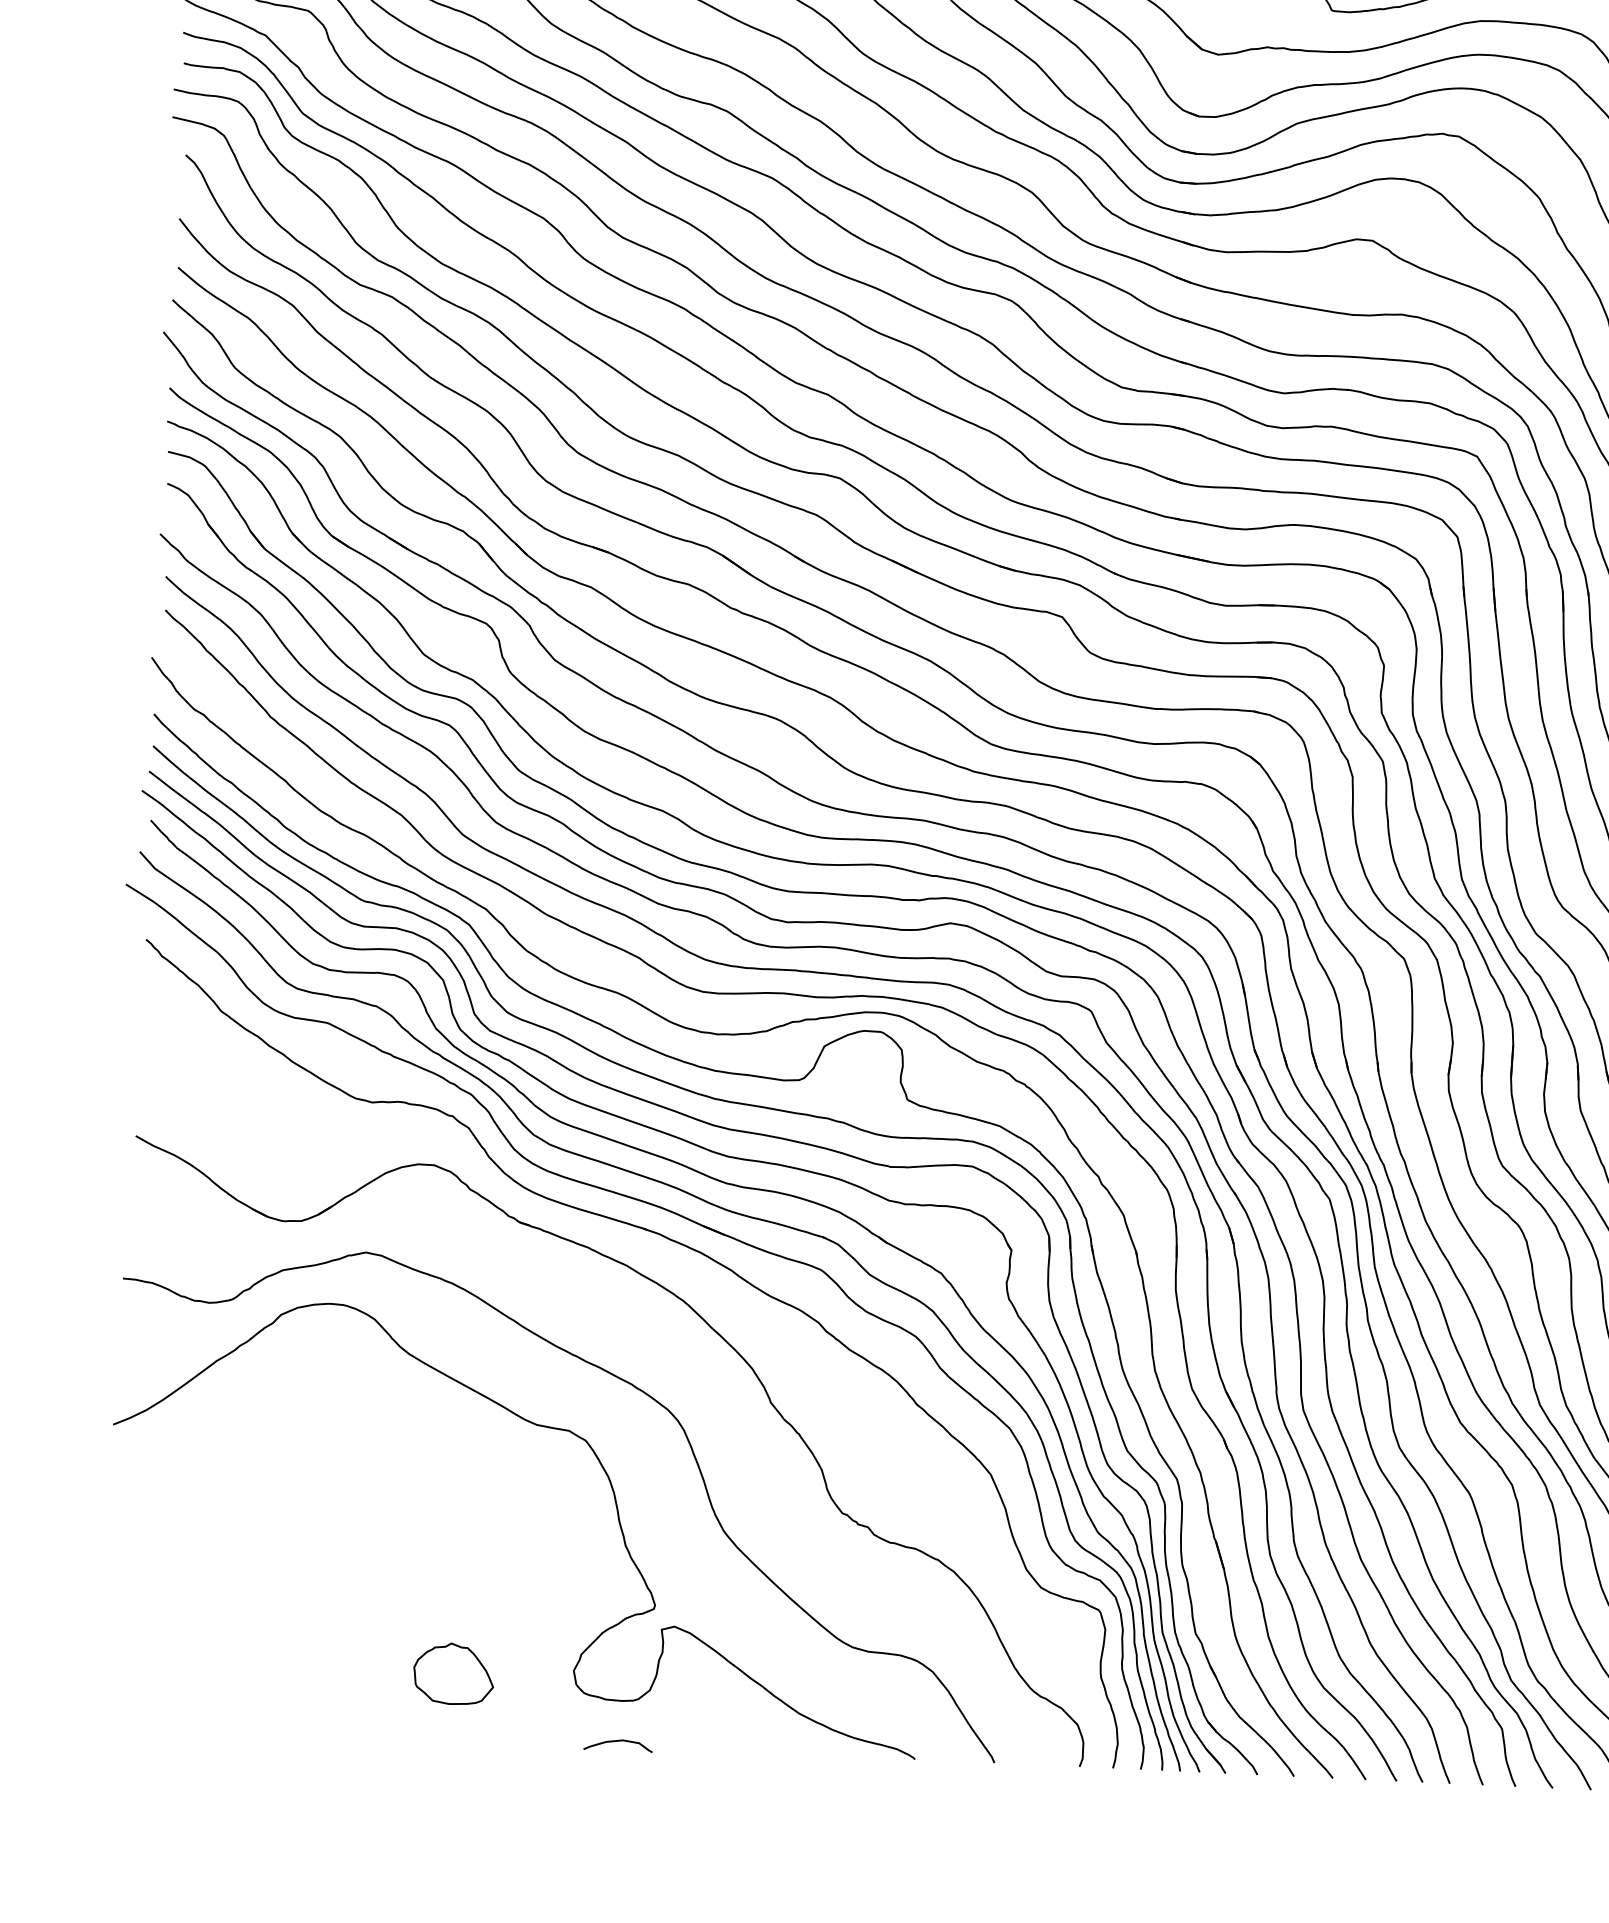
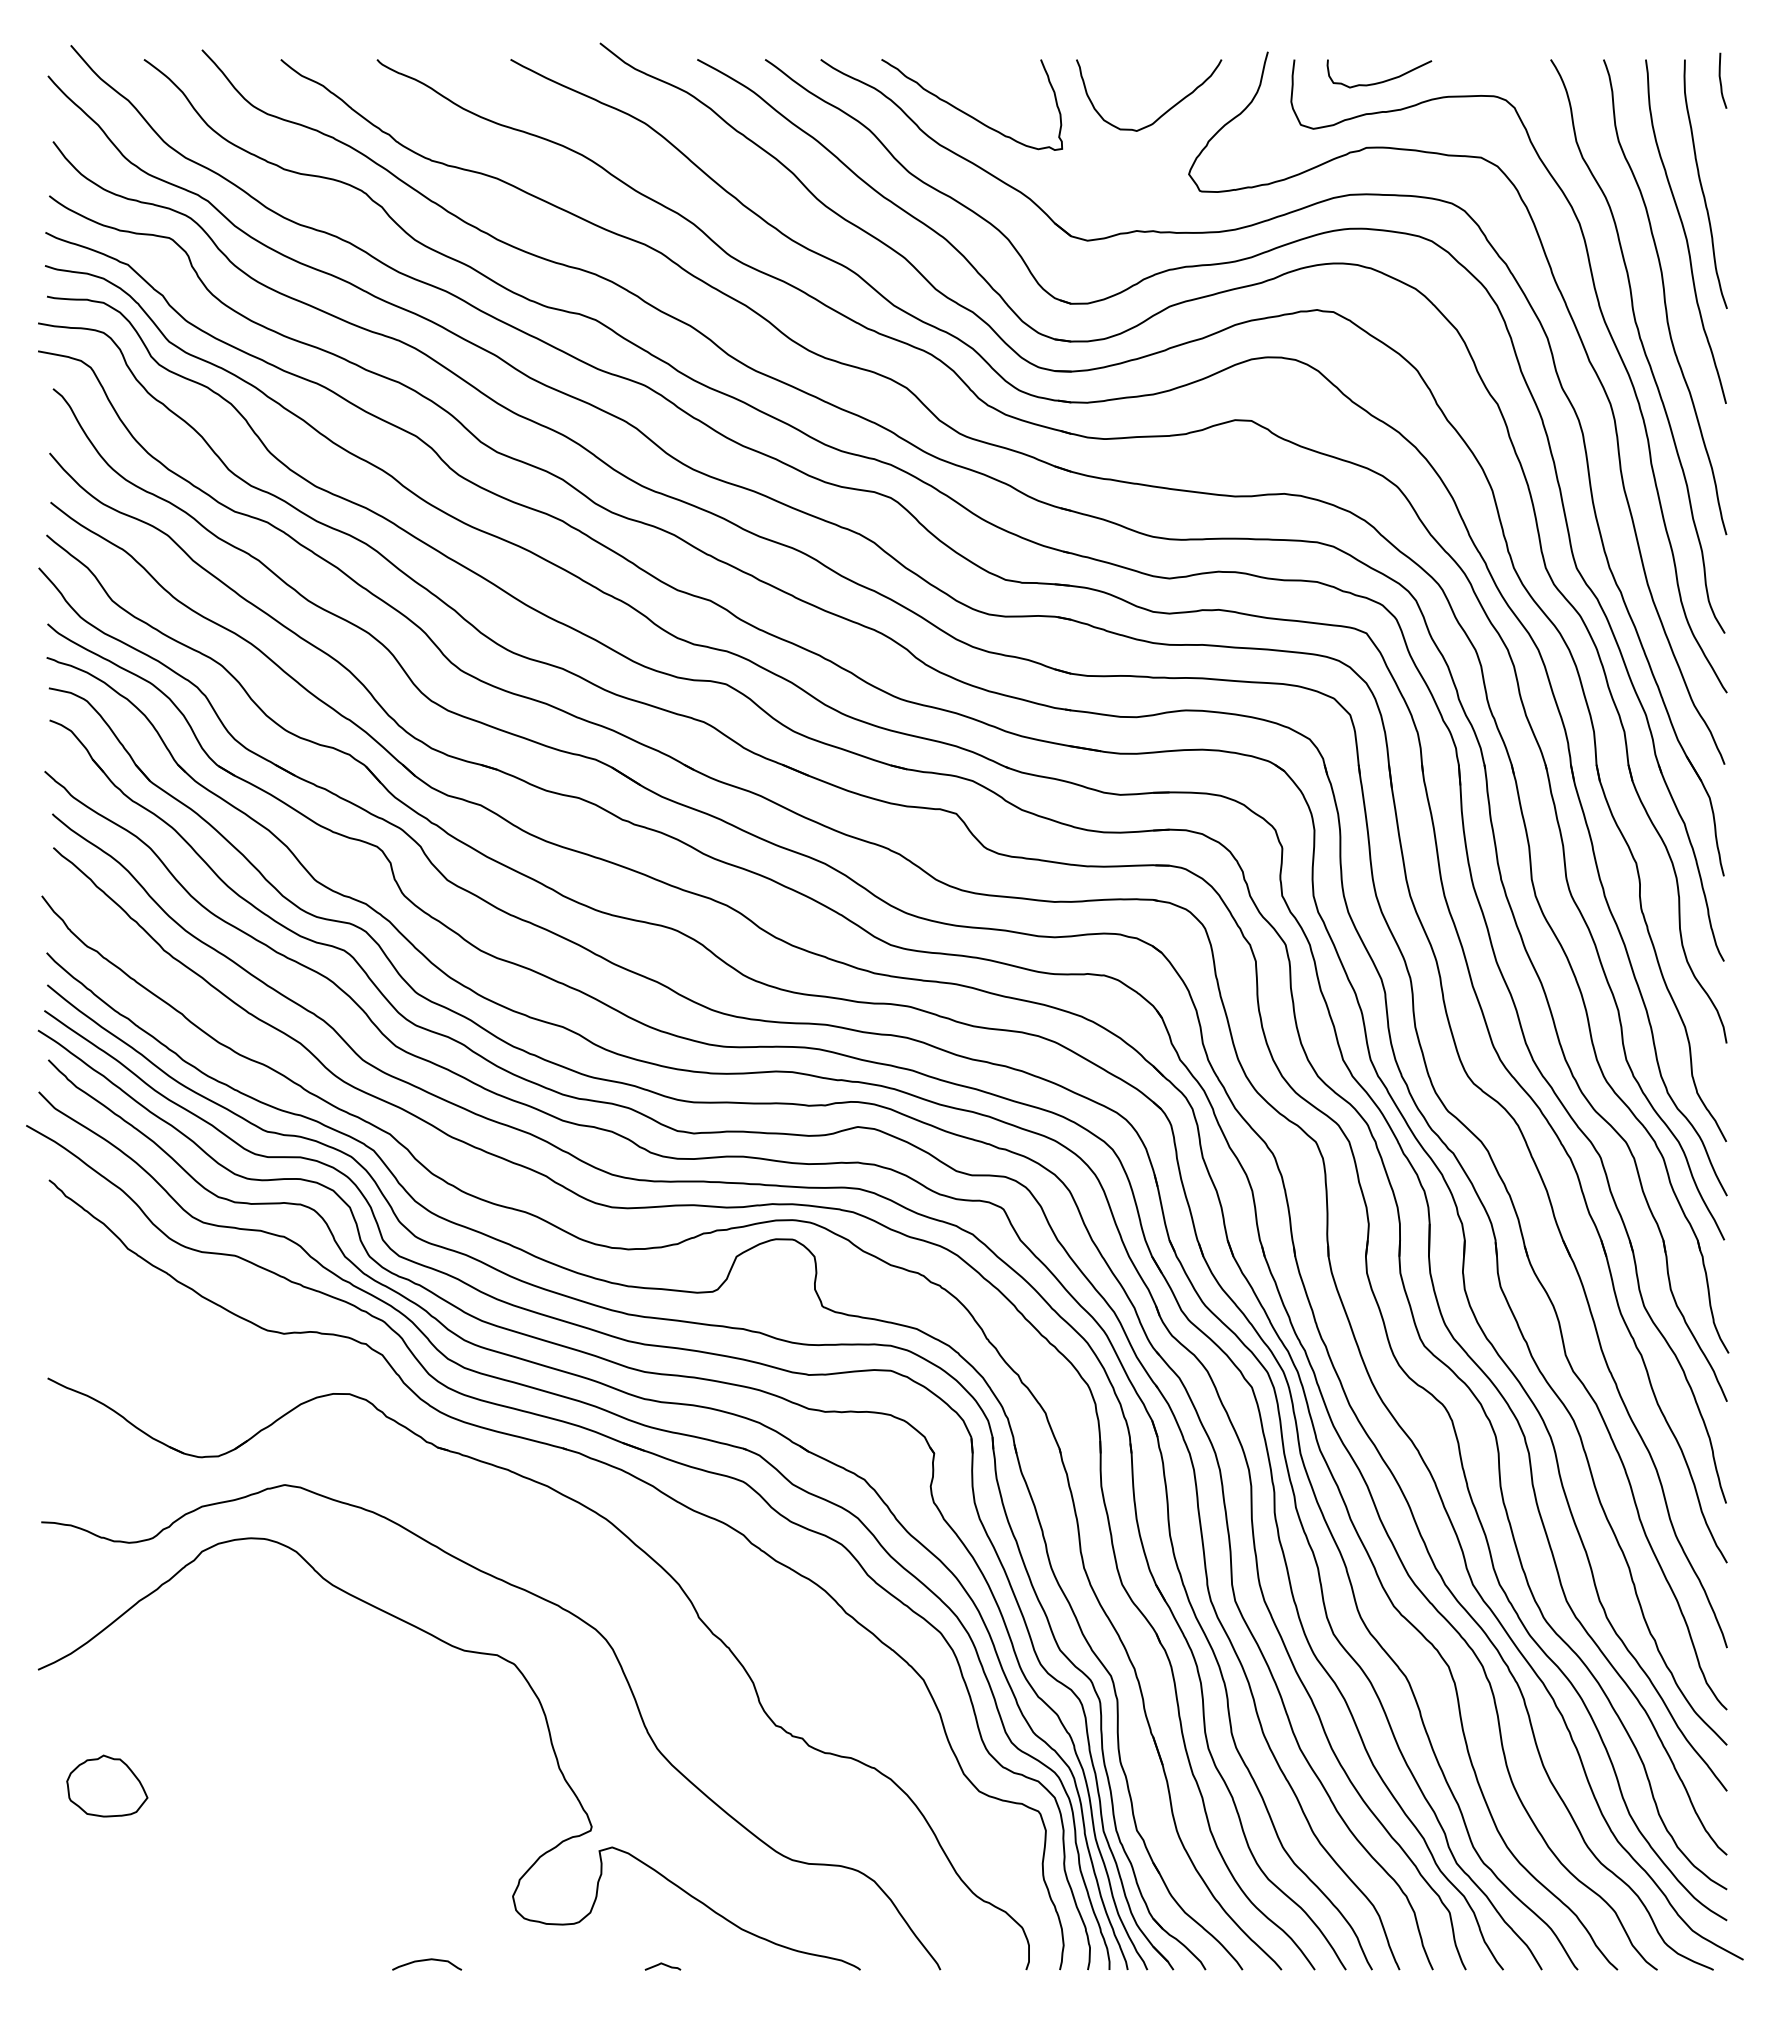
part: (454, 1673) -> (107, 1785), moved
curve: (618, 1741) -> (427, 1960), moved
curve: (720, 1746) -> (663, 1965), added

